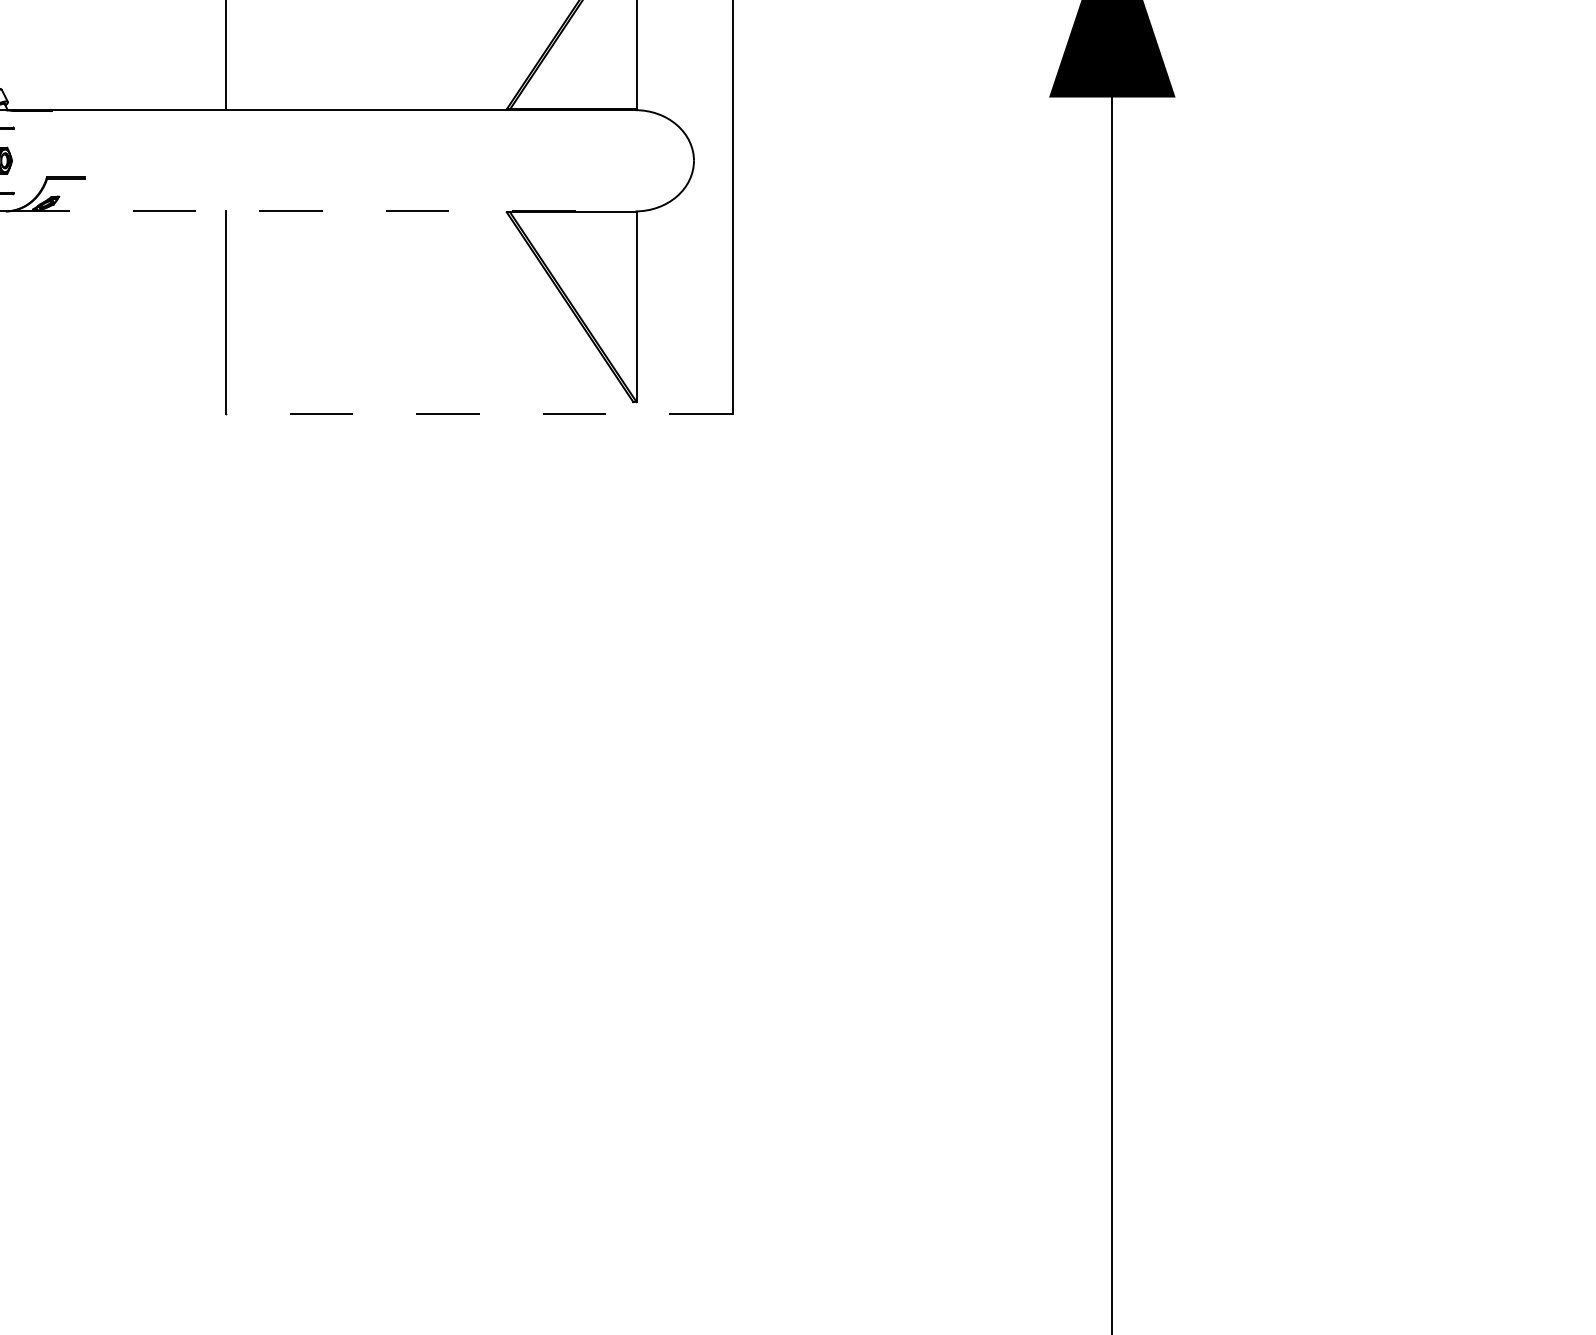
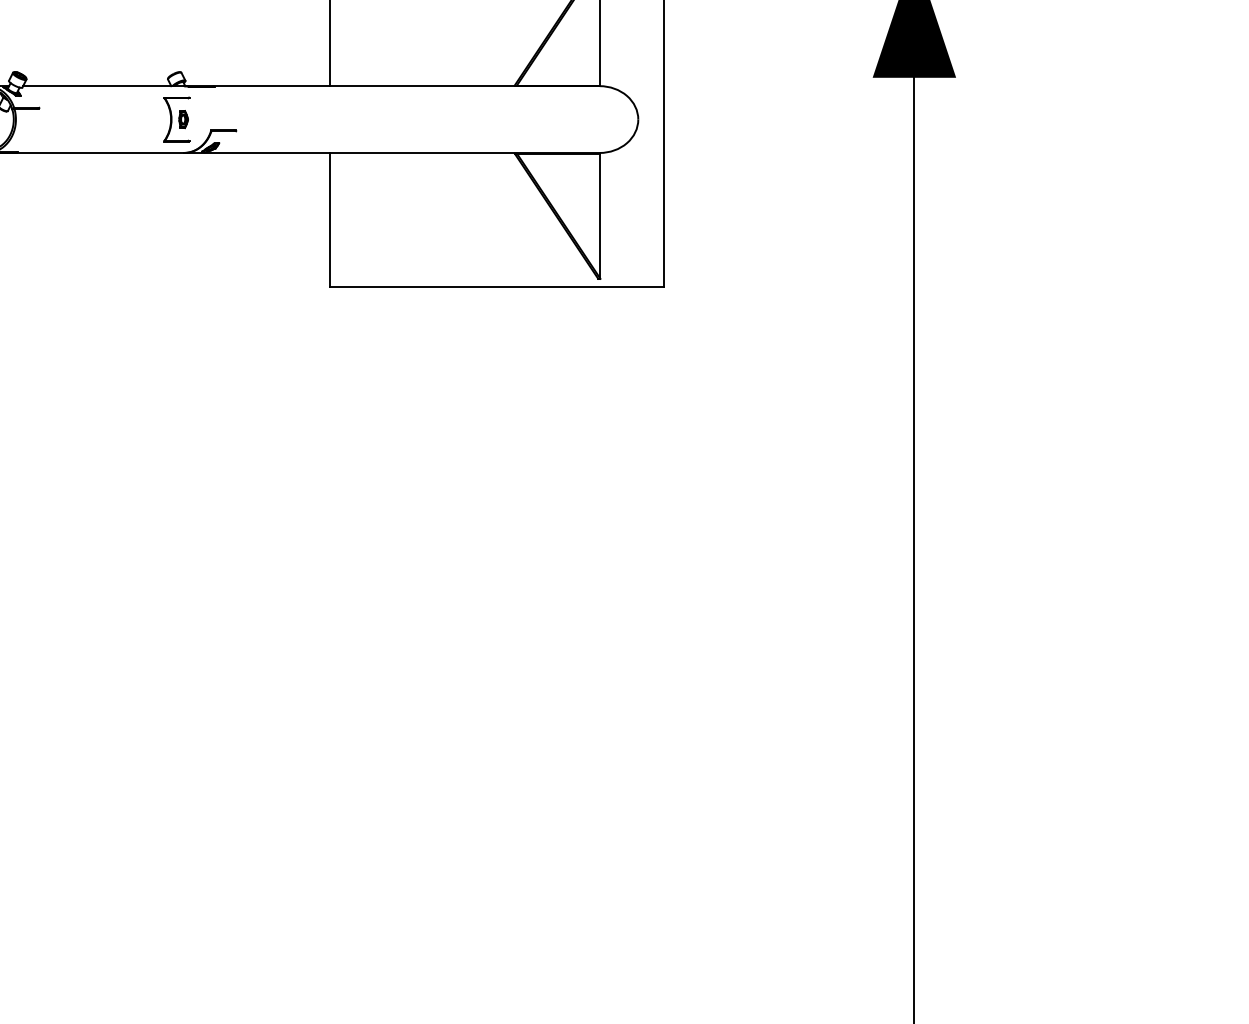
line: (321, 210) -> (392, 152), dashed -> solid
line: (479, 413) -> (496, 286), dashed -> solid

